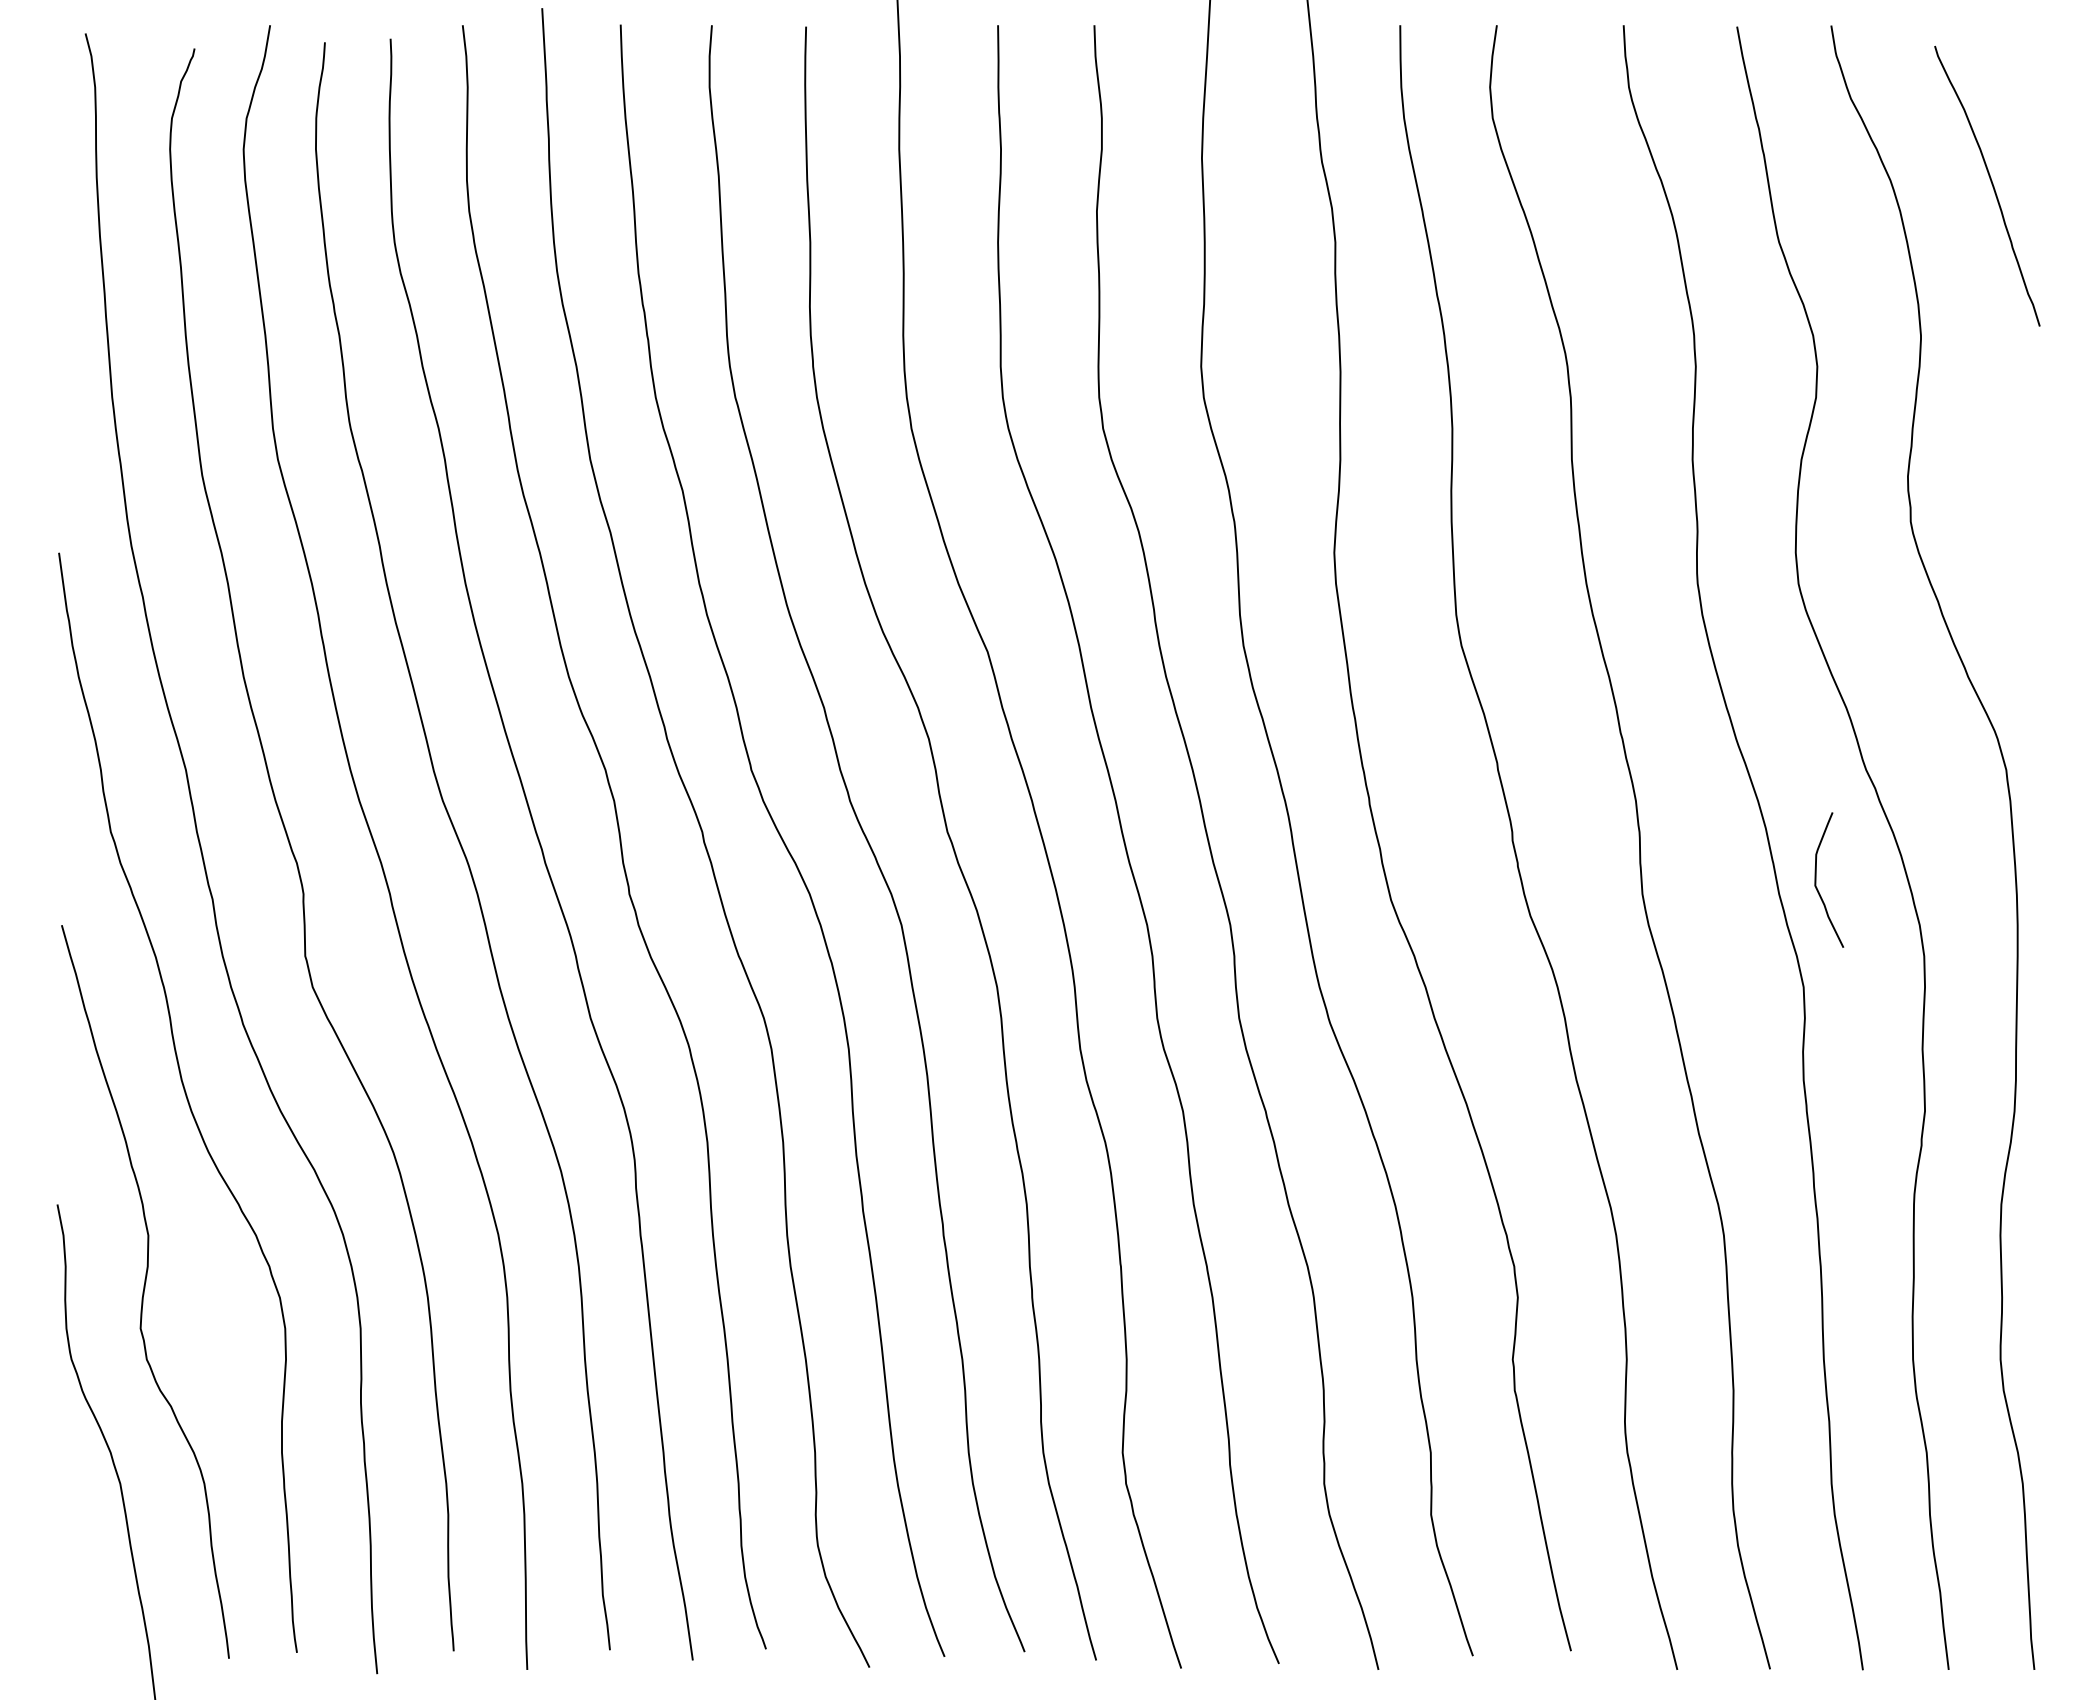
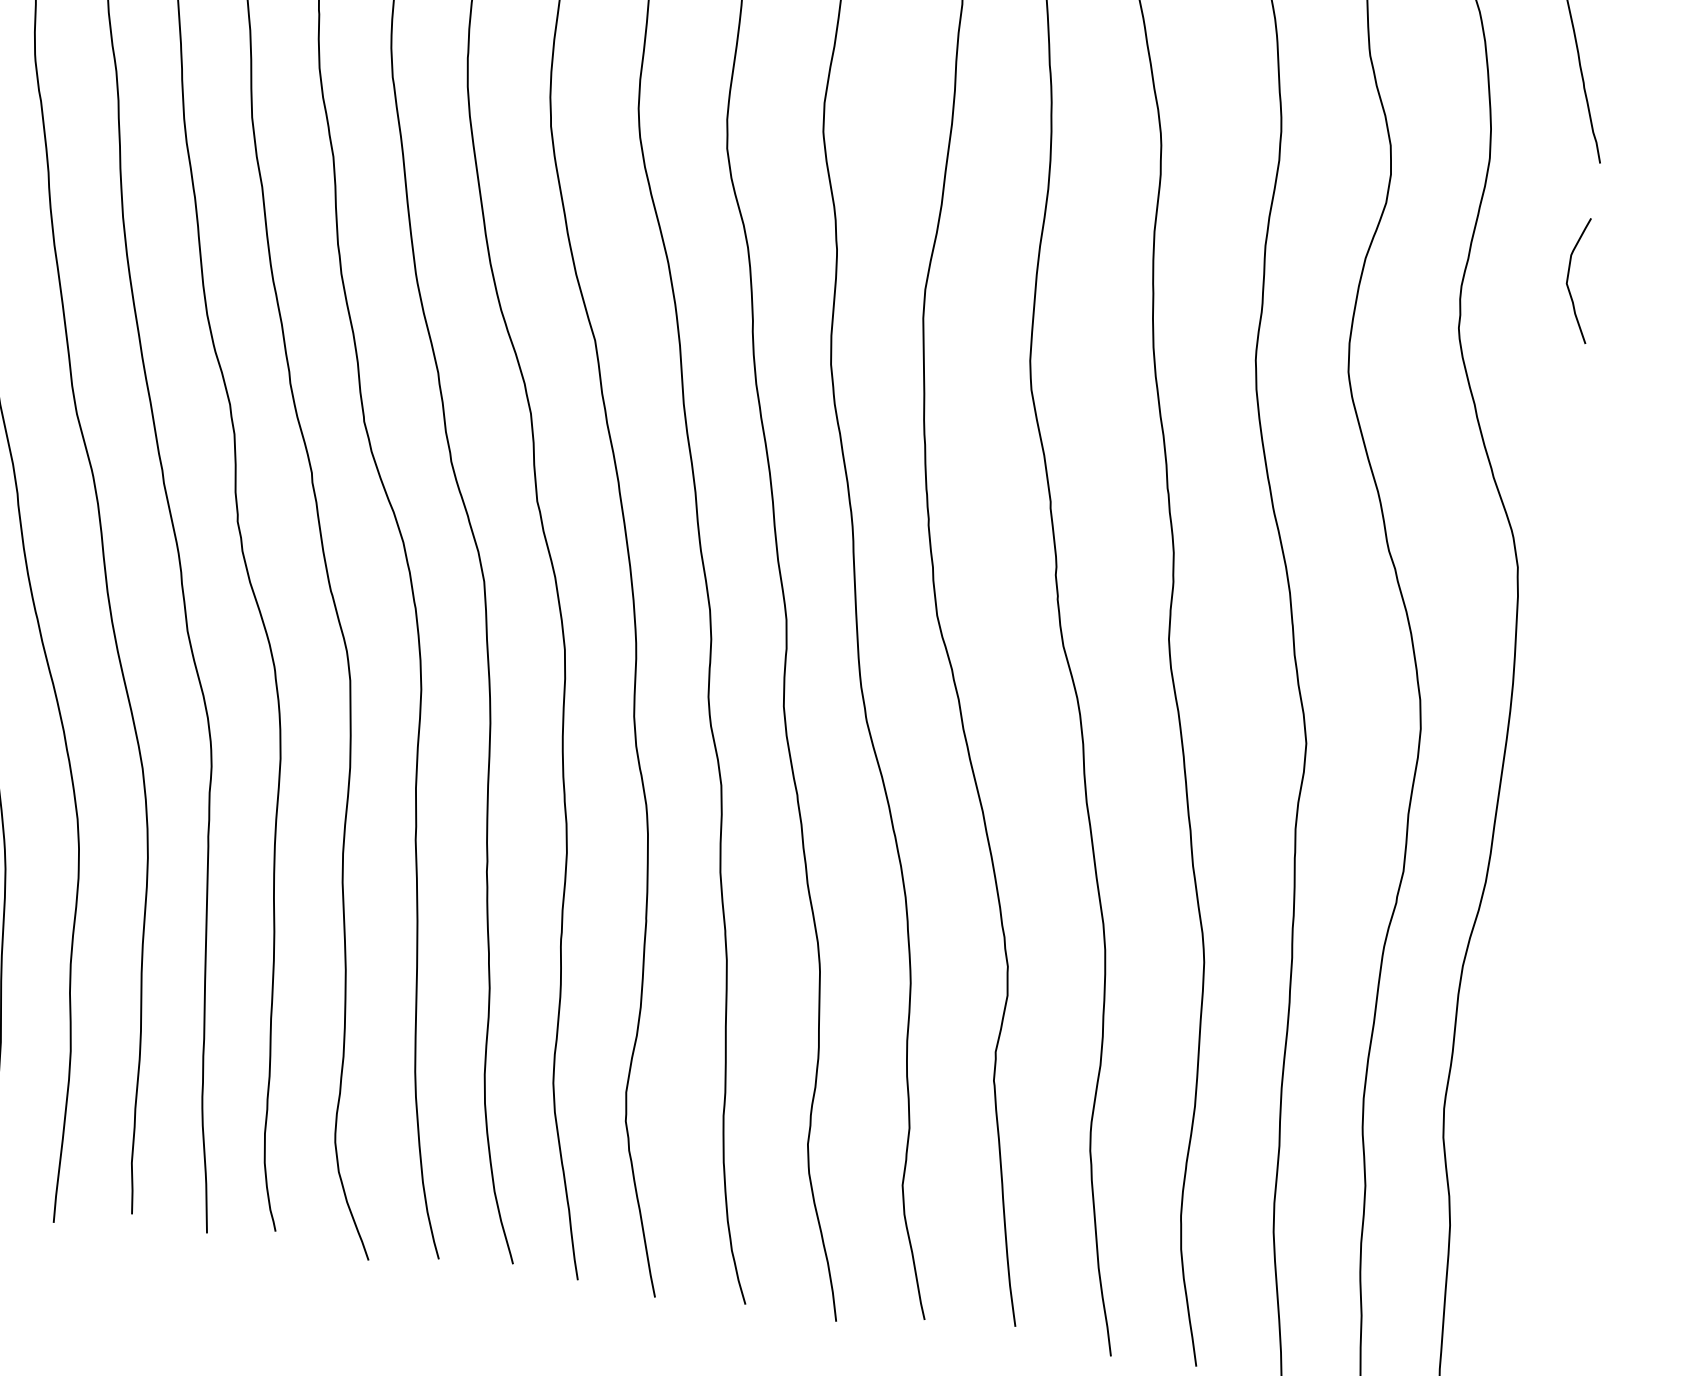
curve: (1816, 879) -> (1568, 278), moved

